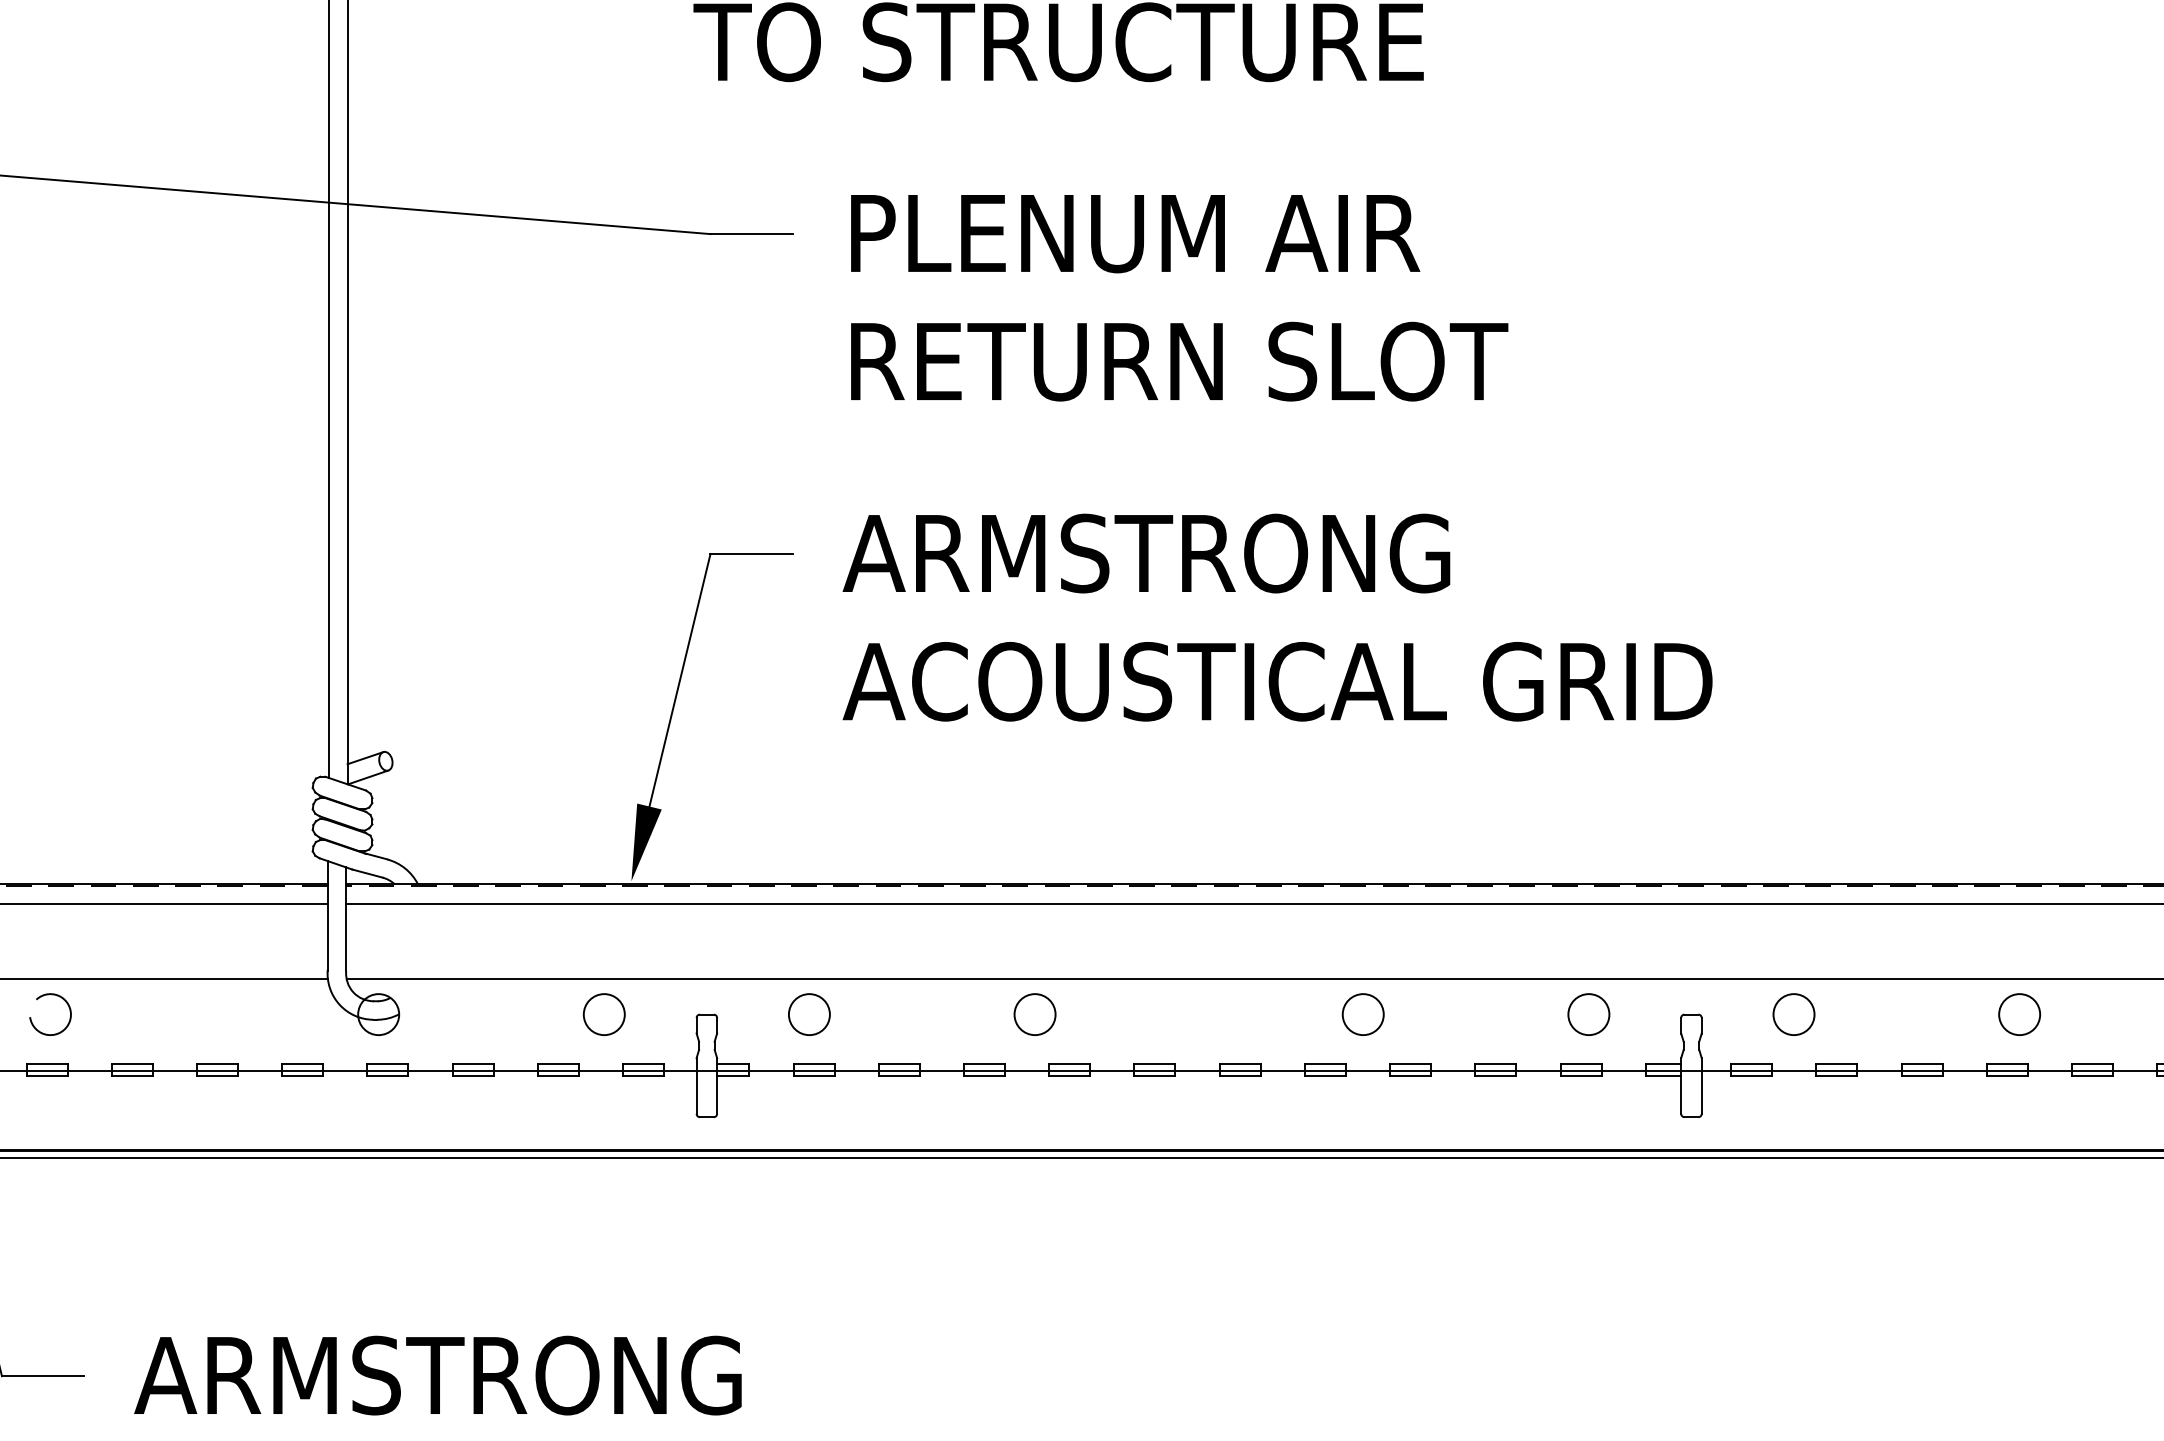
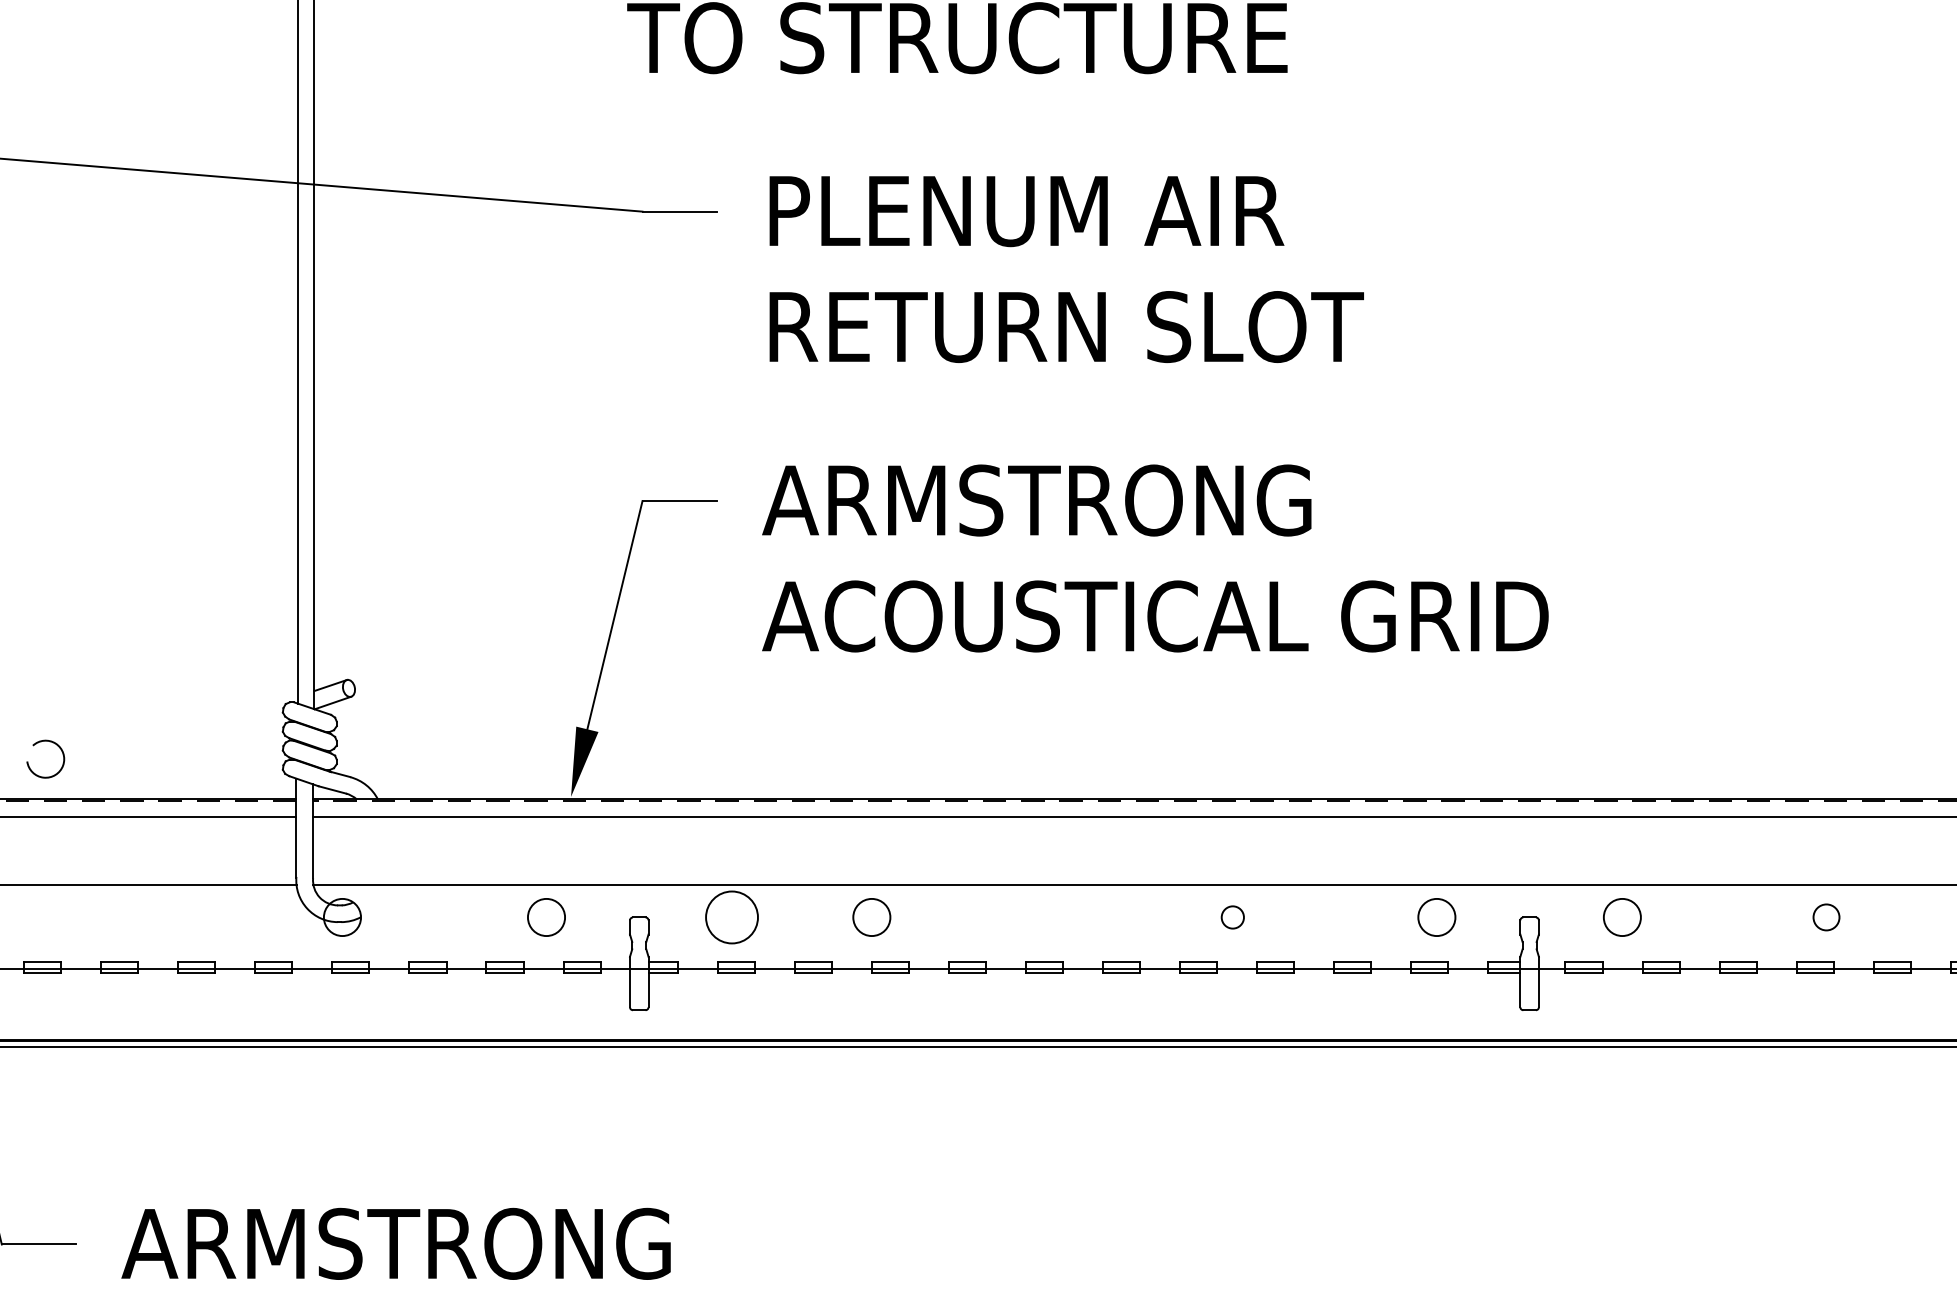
arc: (49, 995) -> (44, 741), moved
circle: (808, 1014) -> (731, 917), size x1.4
circle: (1034, 1014) -> (871, 917), moved
circle: (1362, 1014) -> (1232, 917), size x0.6
circle: (2019, 1014) -> (1826, 917), size x0.7

